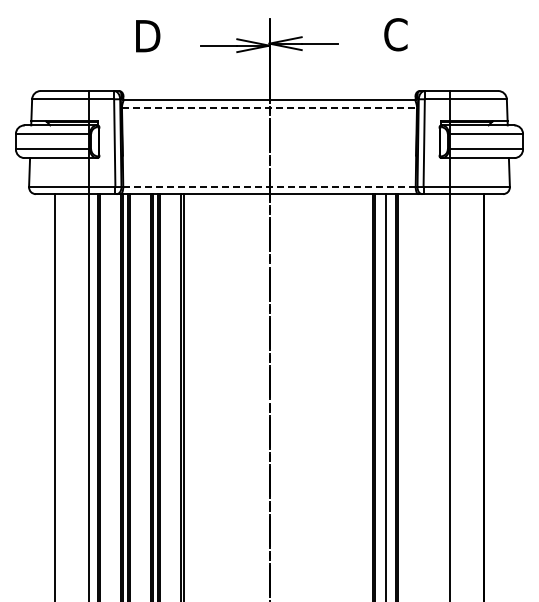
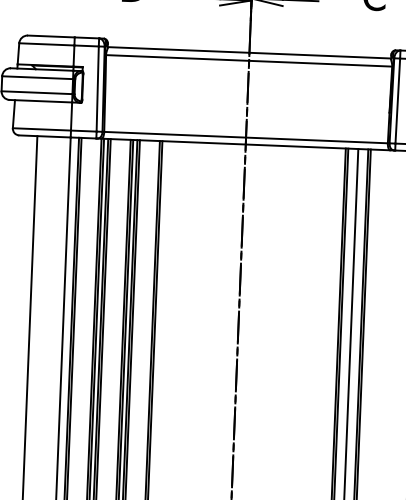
line: (269, 107) -> (249, 60), dashed -> solid
line: (269, 187) -> (246, 138), dashed -> solid

